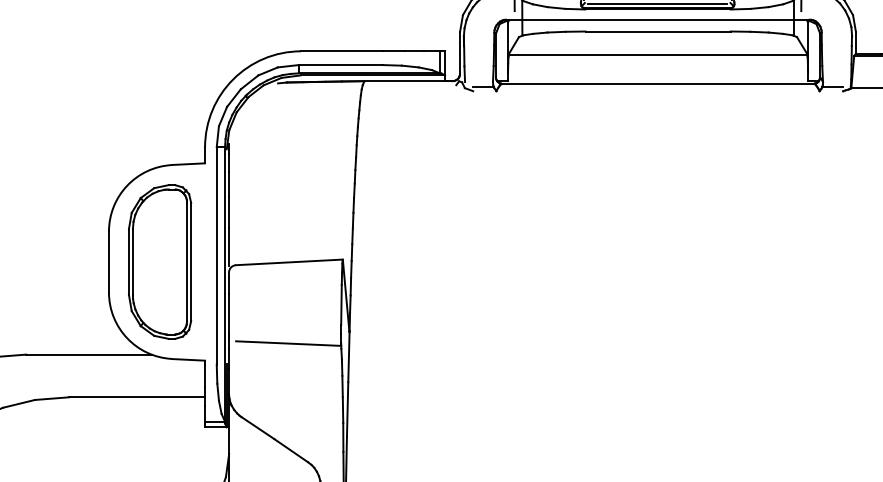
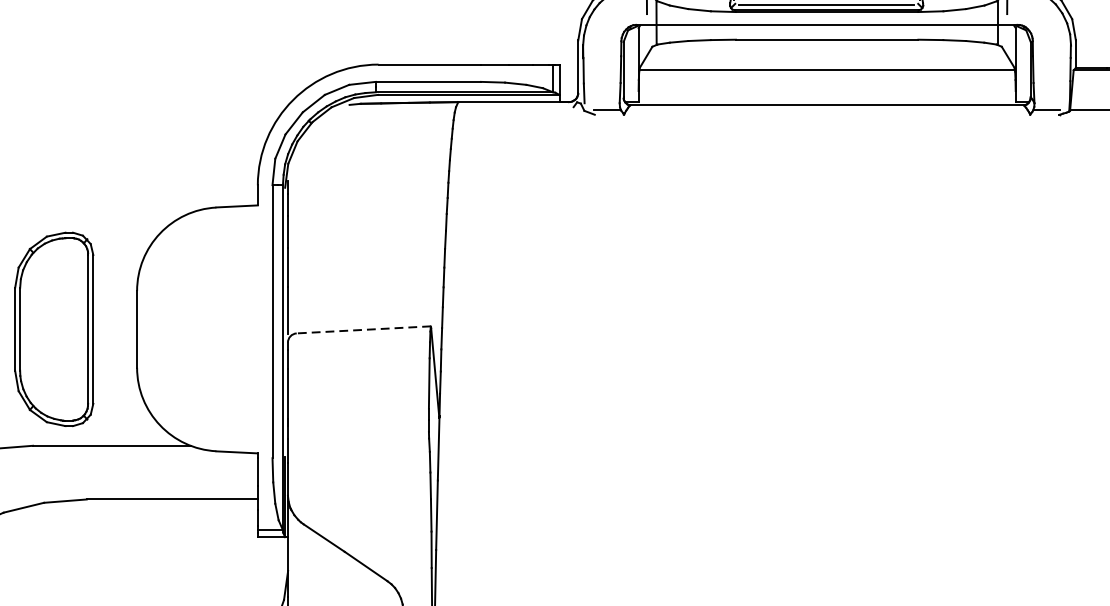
part: (160, 261) -> (54, 328), moved
line: (288, 262) -> (362, 330), solid -> dashed
line: (288, 343) -> (362, 431), removed

